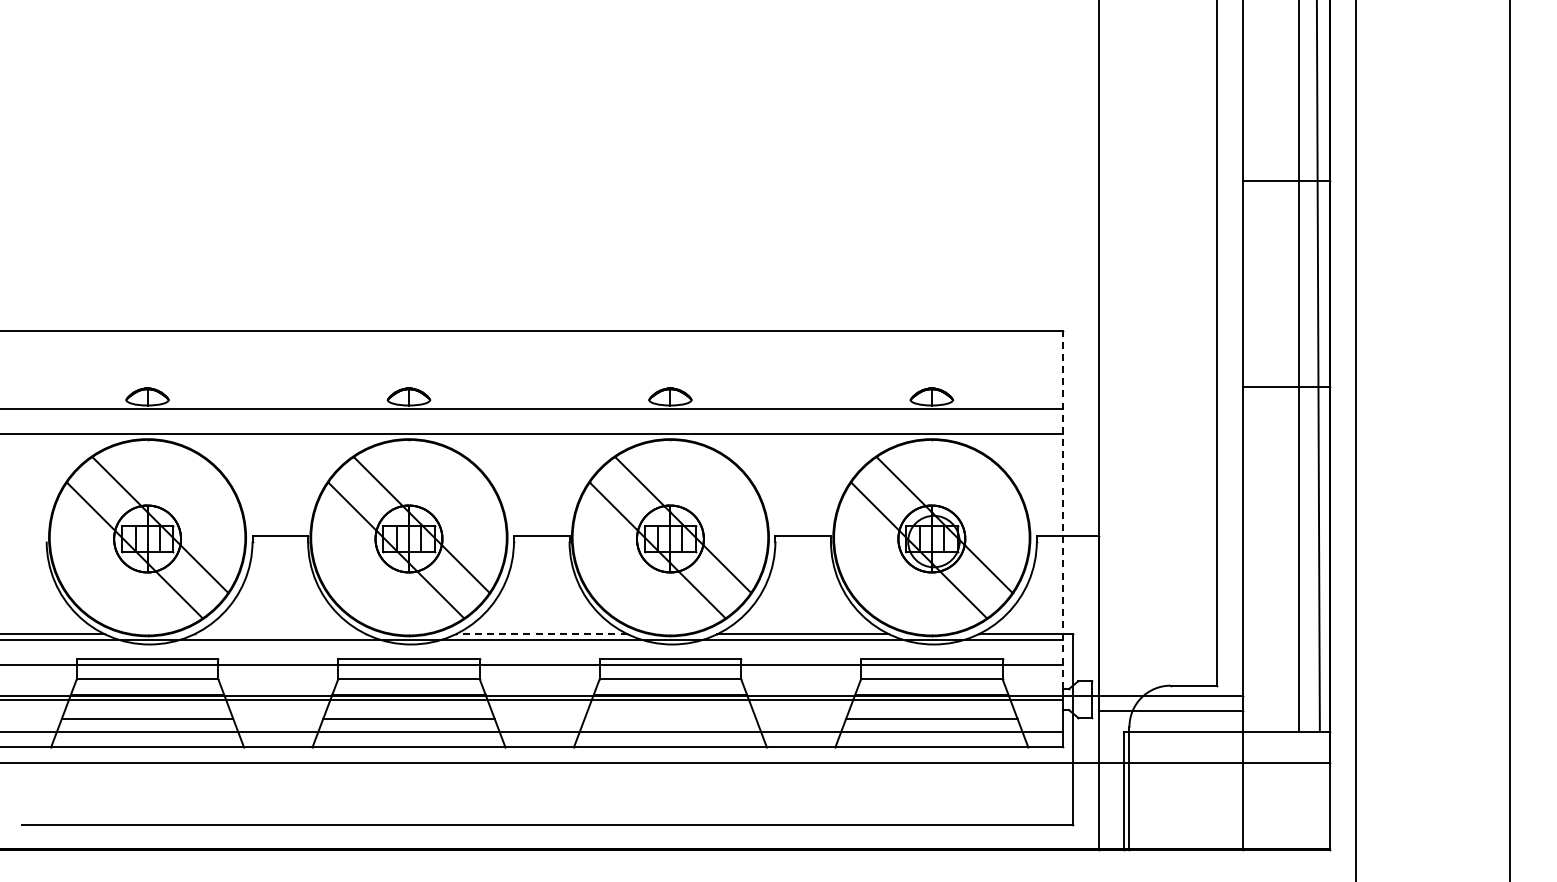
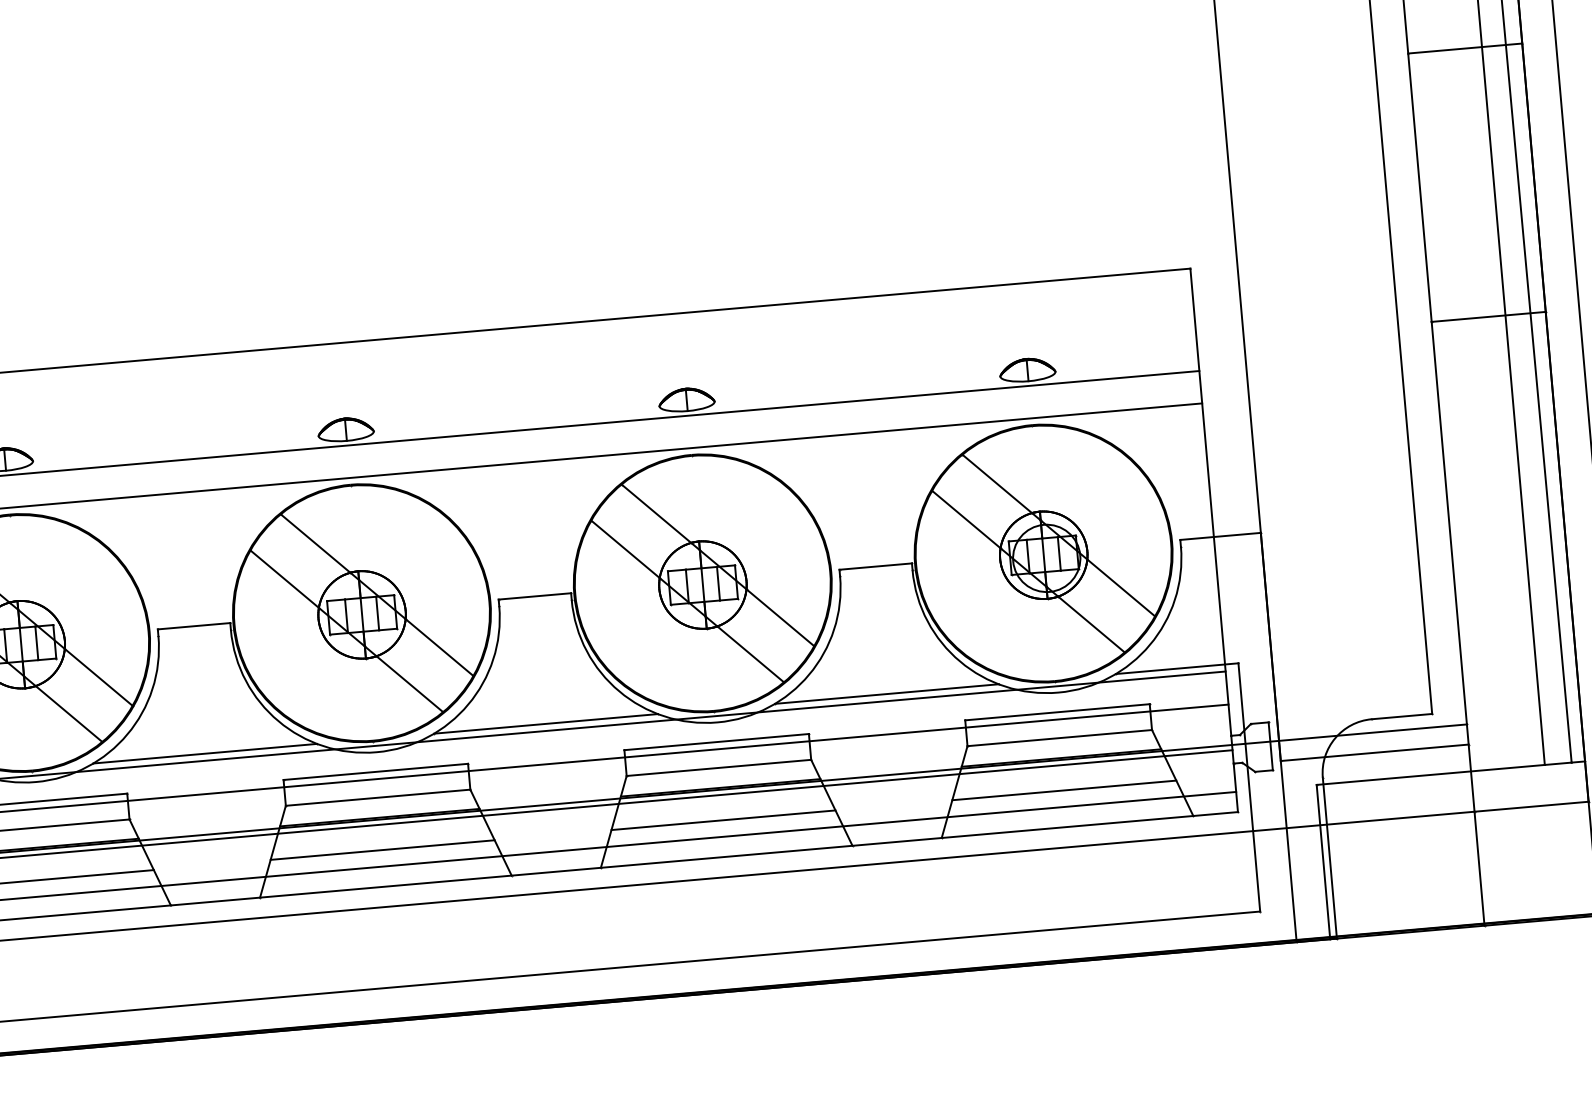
line: (1062, 509) -> (1210, 501), dashed -> solid
line: (280, 634) -> (205, 754), added
line: (541, 634) -> (545, 724), dashed -> solid
line: (670, 719) -> (723, 820), added

